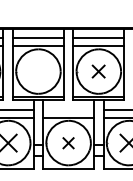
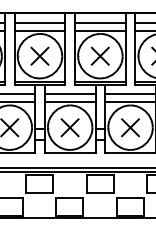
part: (37, 70) -> (39, 55), added
part: (97, 70) -> (99, 55), size x1.43
line: (67, 109) -> (69, 94), added
part: (67, 142) -> (69, 127), size x1.67

